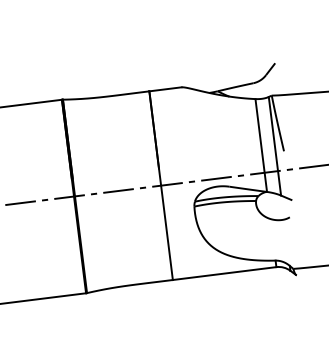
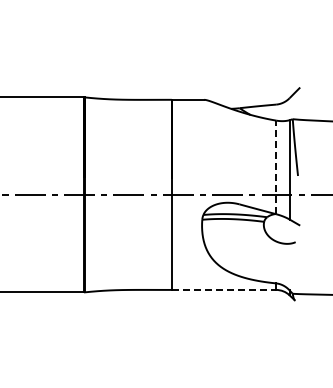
line: (261, 145) -> (276, 167), solid -> dashed
line: (225, 273) -> (224, 289), solid -> dashed

